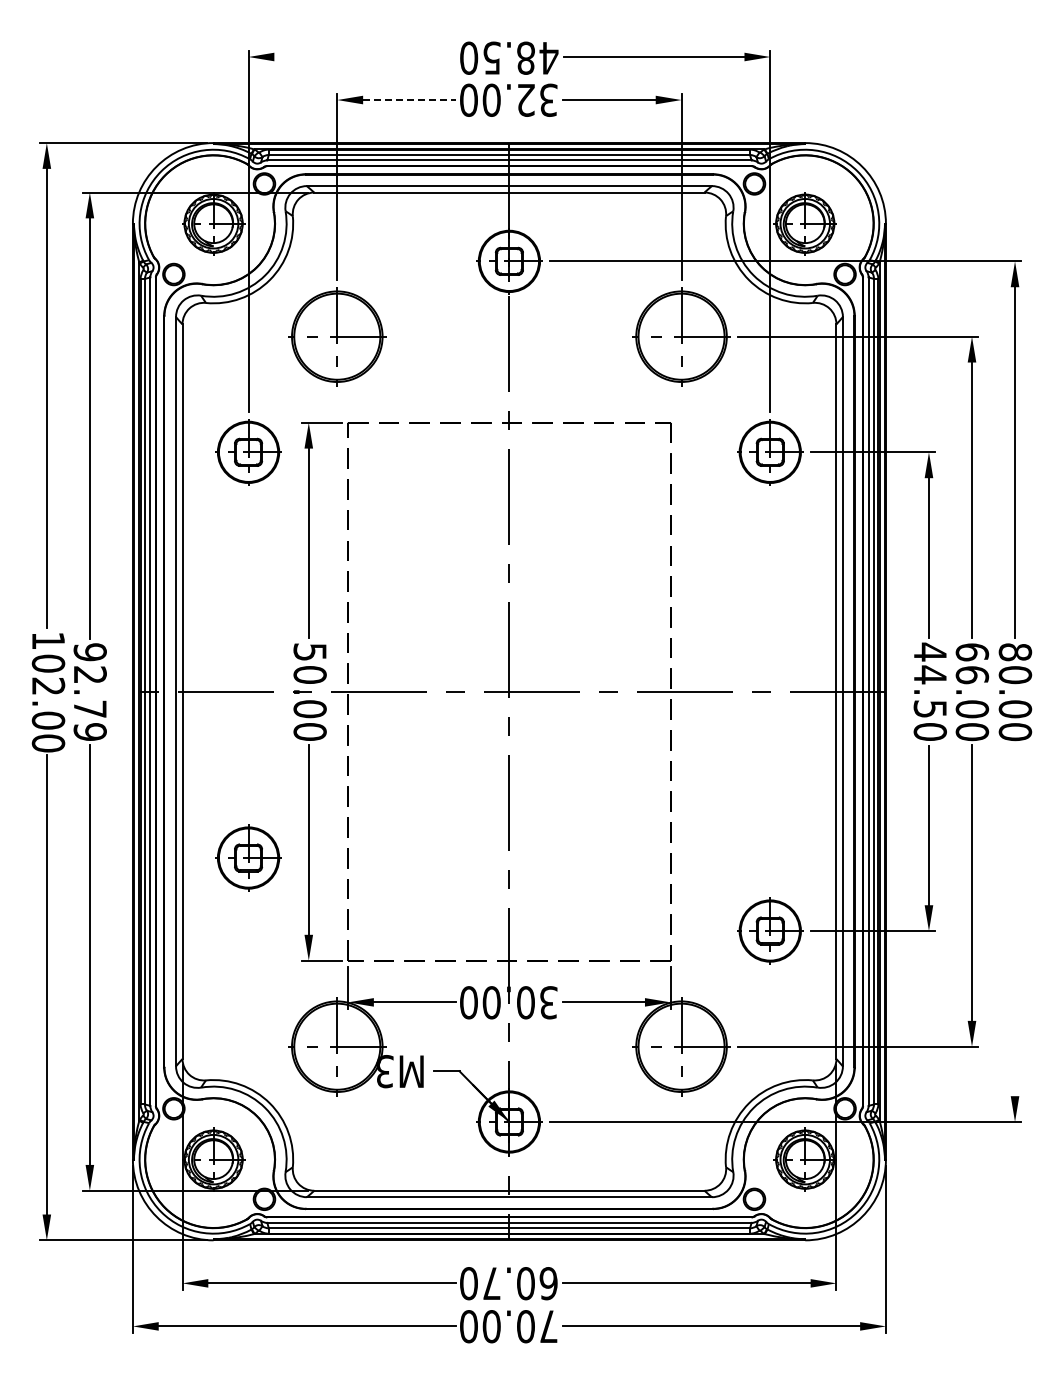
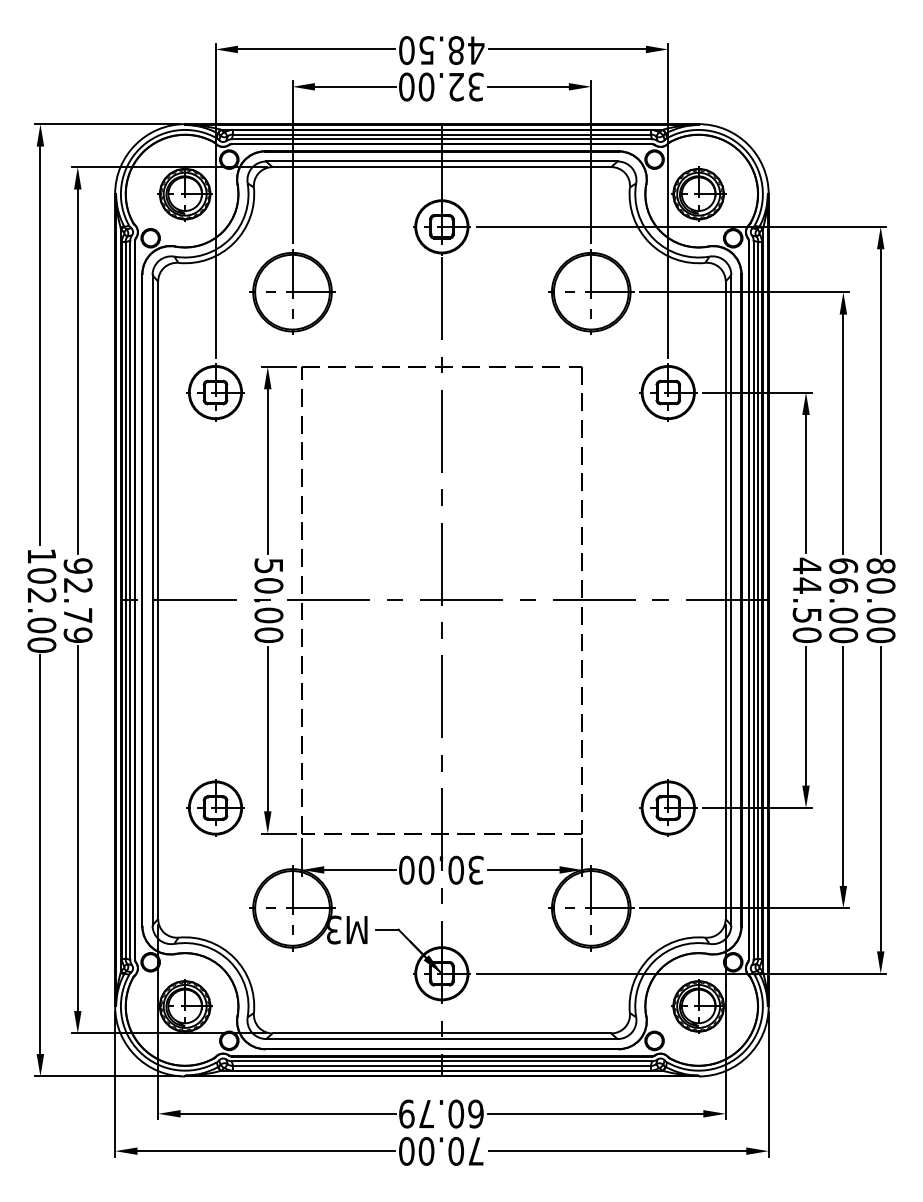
line: (364, 57) -> (316, 49), added
line: (409, 100) -> (355, 87), dashed -> solid
part: (248, 857) -> (215, 807), moved
line: (1015, 920) -> (881, 798), added
text: (469, 1283) -> (407, 1113), 60.70 -> 60.79

